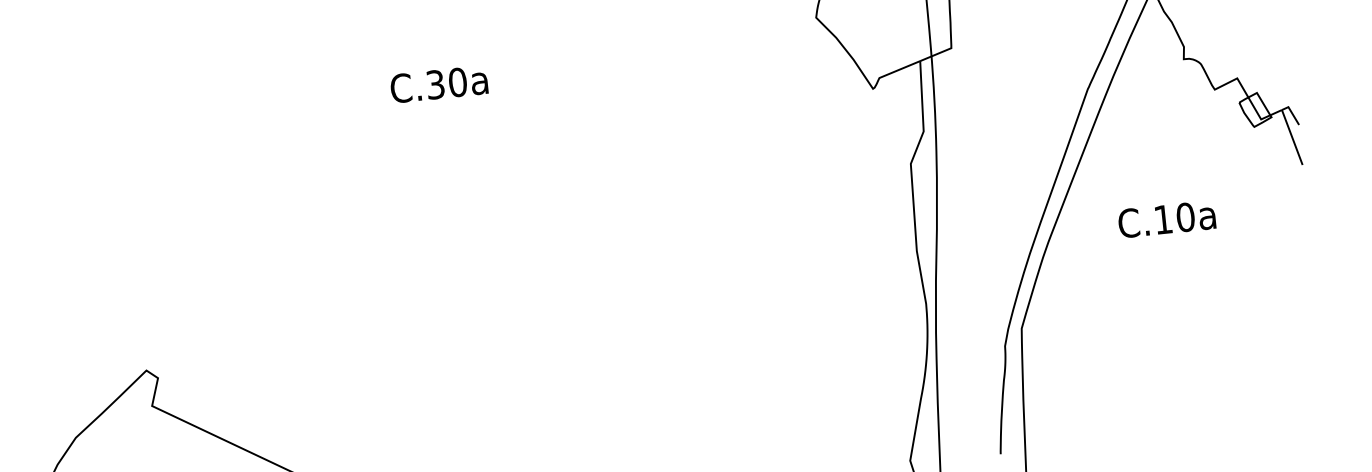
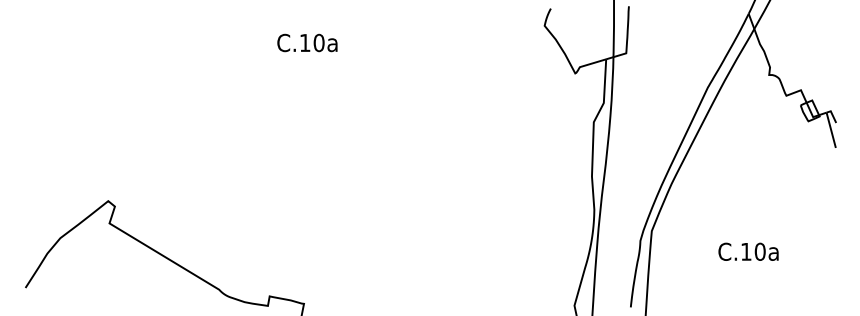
text: (435, 83) -> (305, 42), C.30a -> C.10a
text: (1166, 218) -> (748, 251), moved

